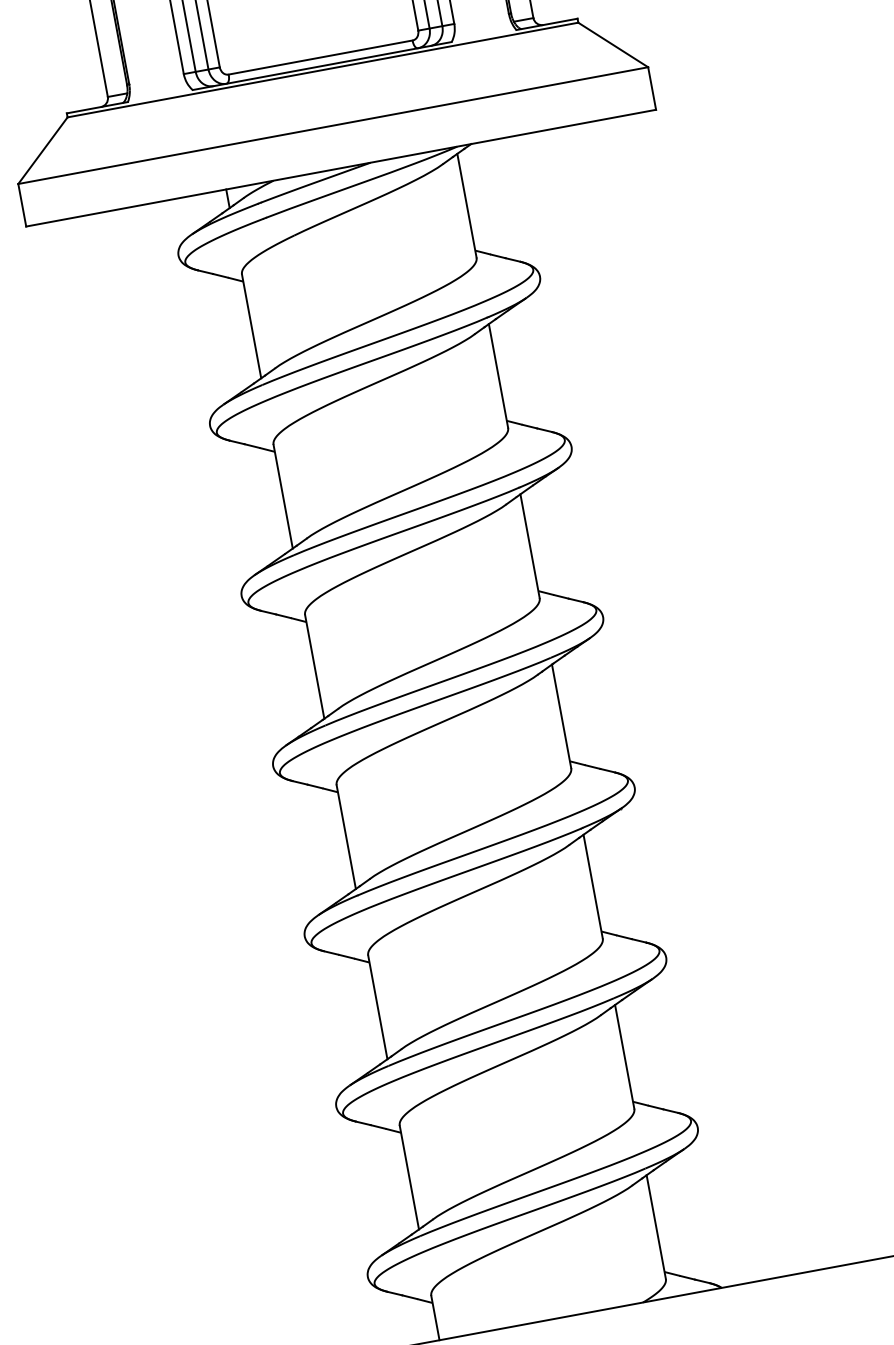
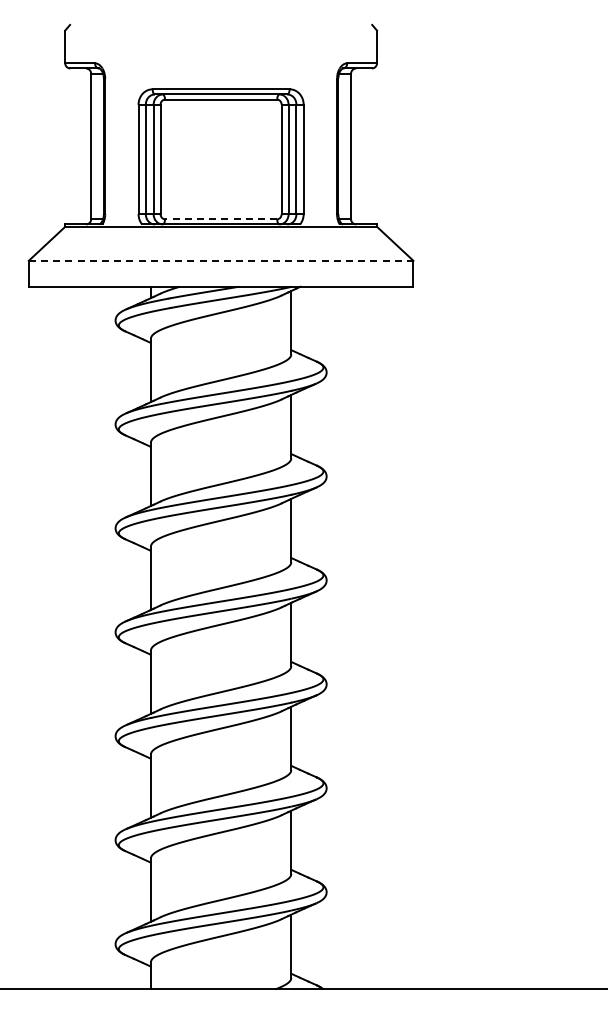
line: (319, 58) -> (220, 219), solid -> dashed
line: (333, 125) -> (221, 260), solid -> dashed

